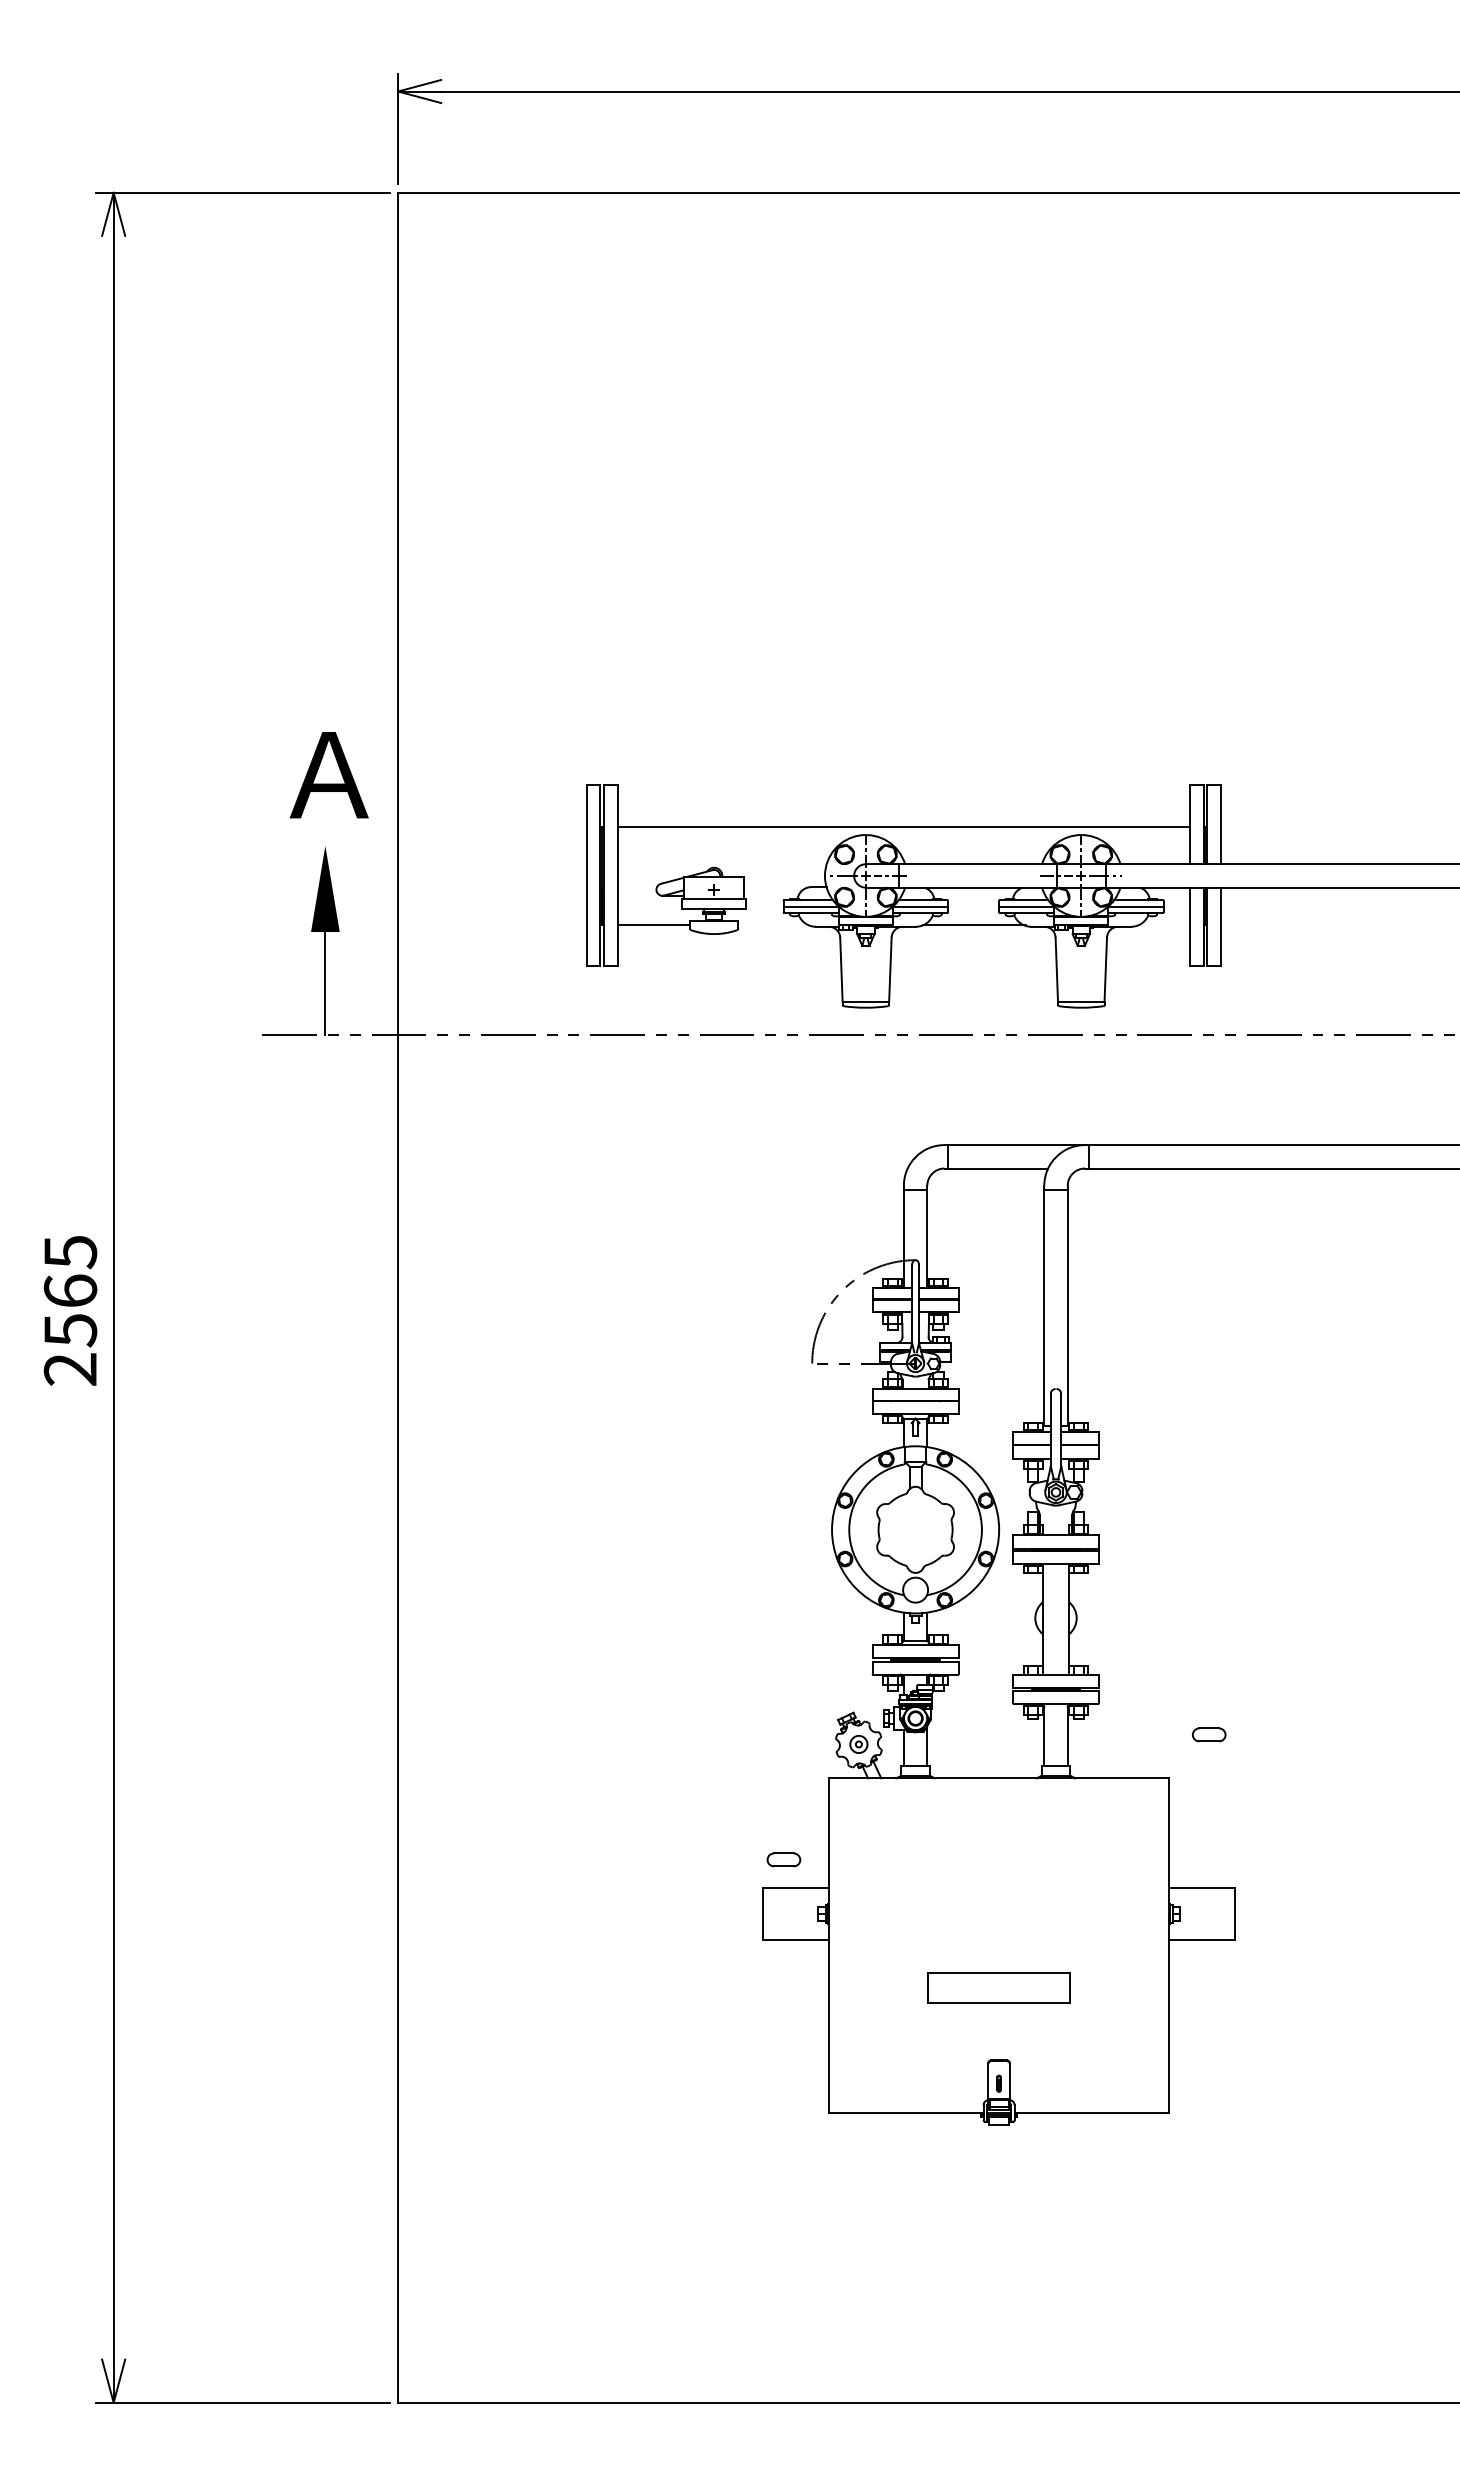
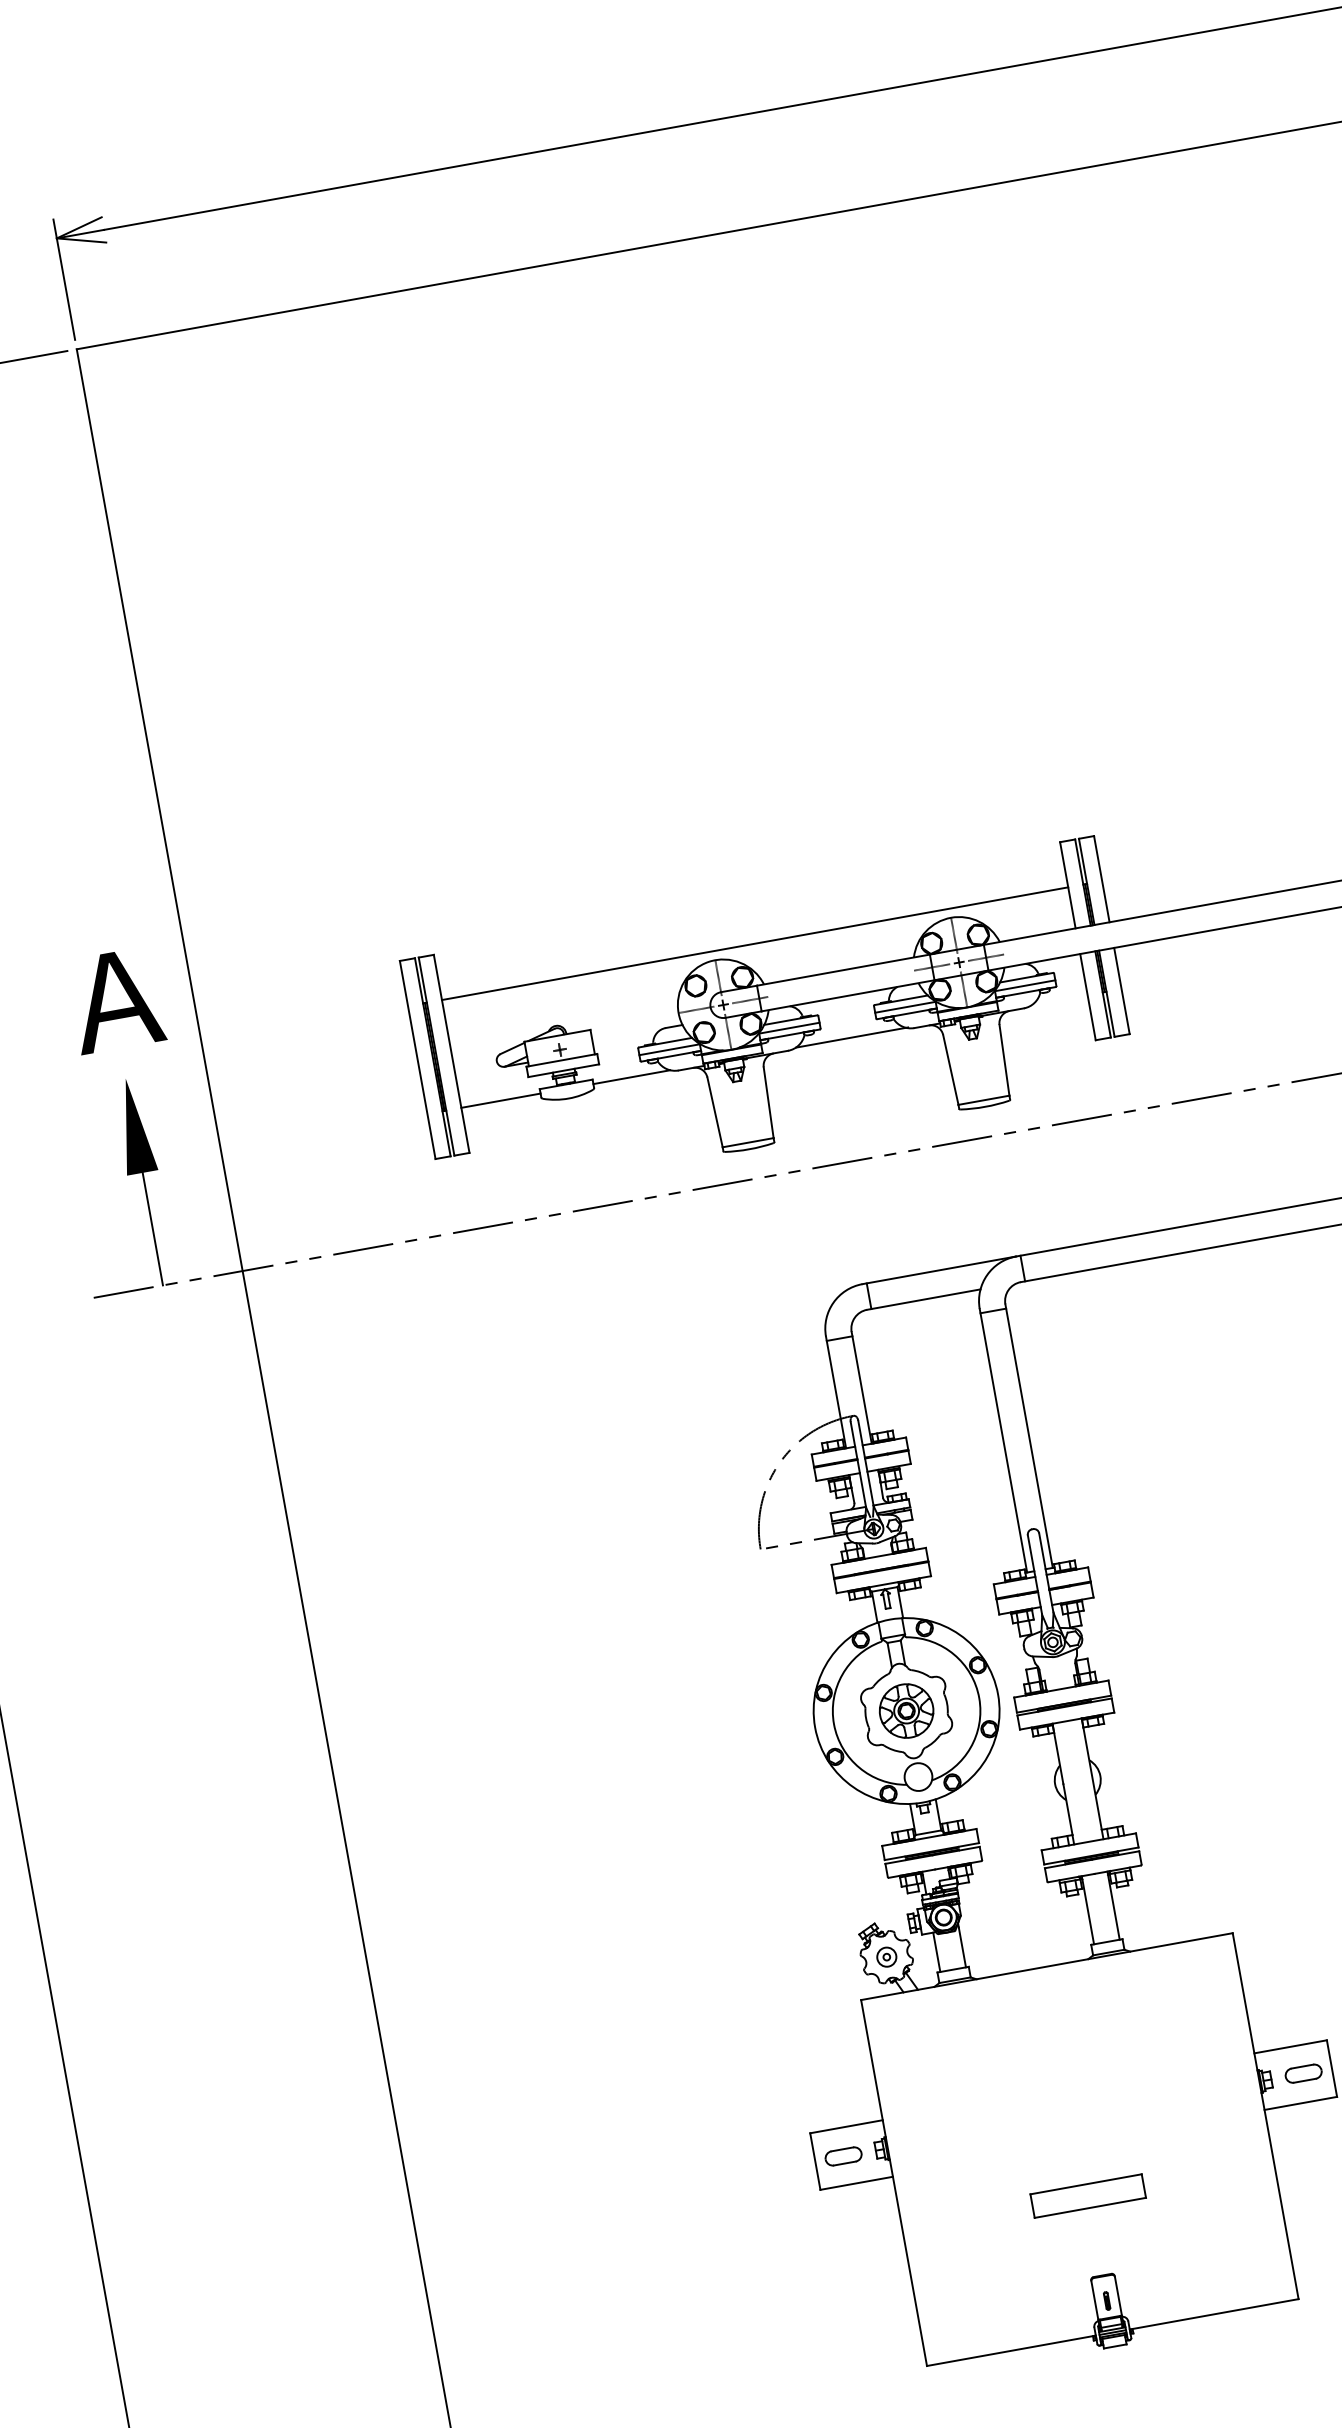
line: (773, 925) -> (632, 1077), added
part: (915, 1529) -> (906, 1710), added
part: (1209, 1734) -> (1303, 2073), moved
part: (783, 1859) -> (843, 2156), moved
part: (998, 1987) -> (1087, 2195), size x0.71

